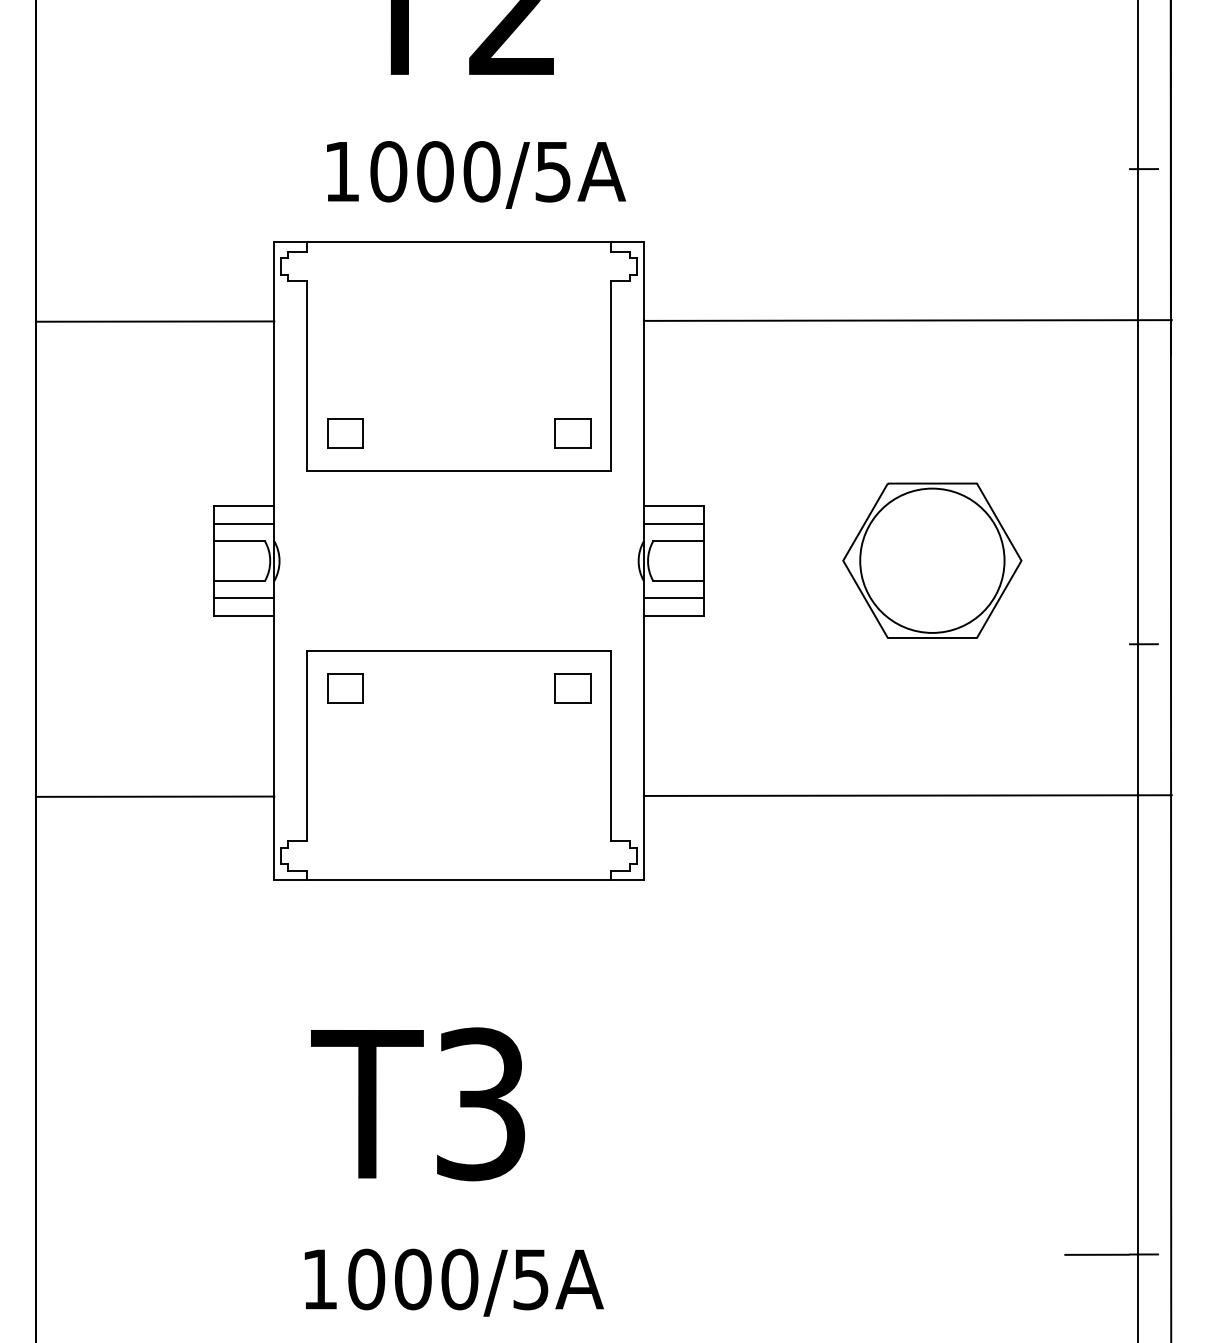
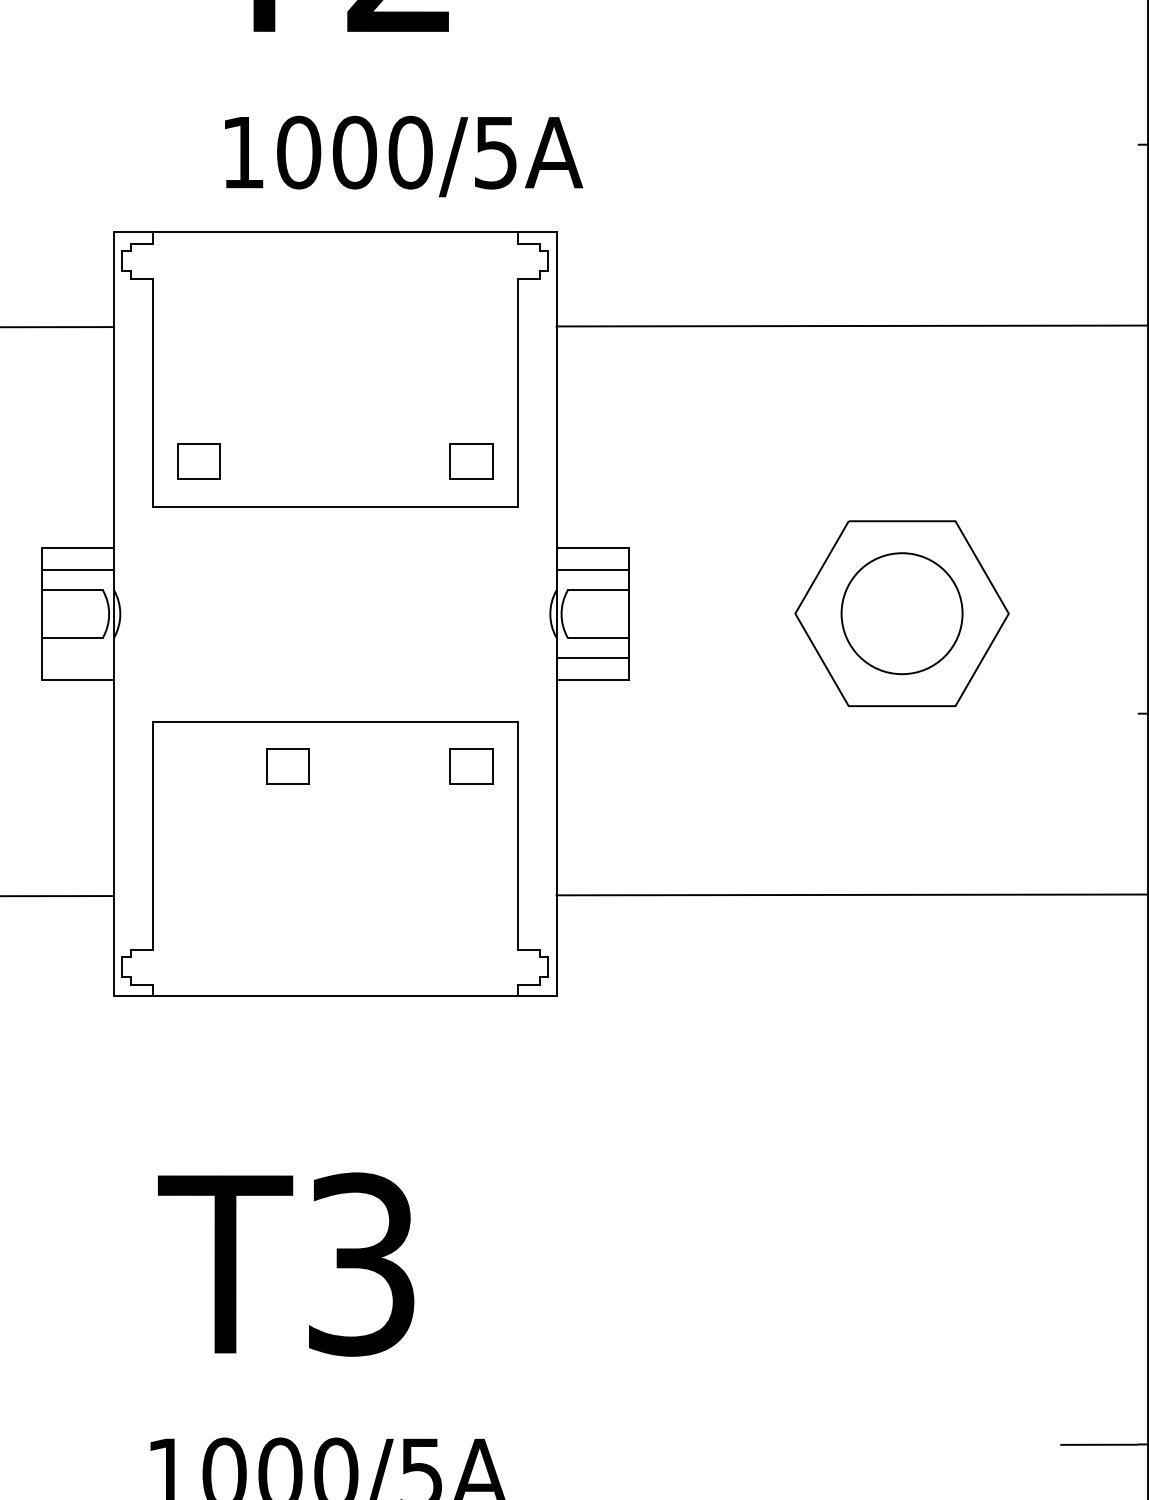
text: (476, 174) -> (404, 155), moved
circle: (932, 560) -> (902, 613), size x0.7
line: (244, 598) -> (78, 658), removed
part: (345, 688) -> (287, 766), moved

